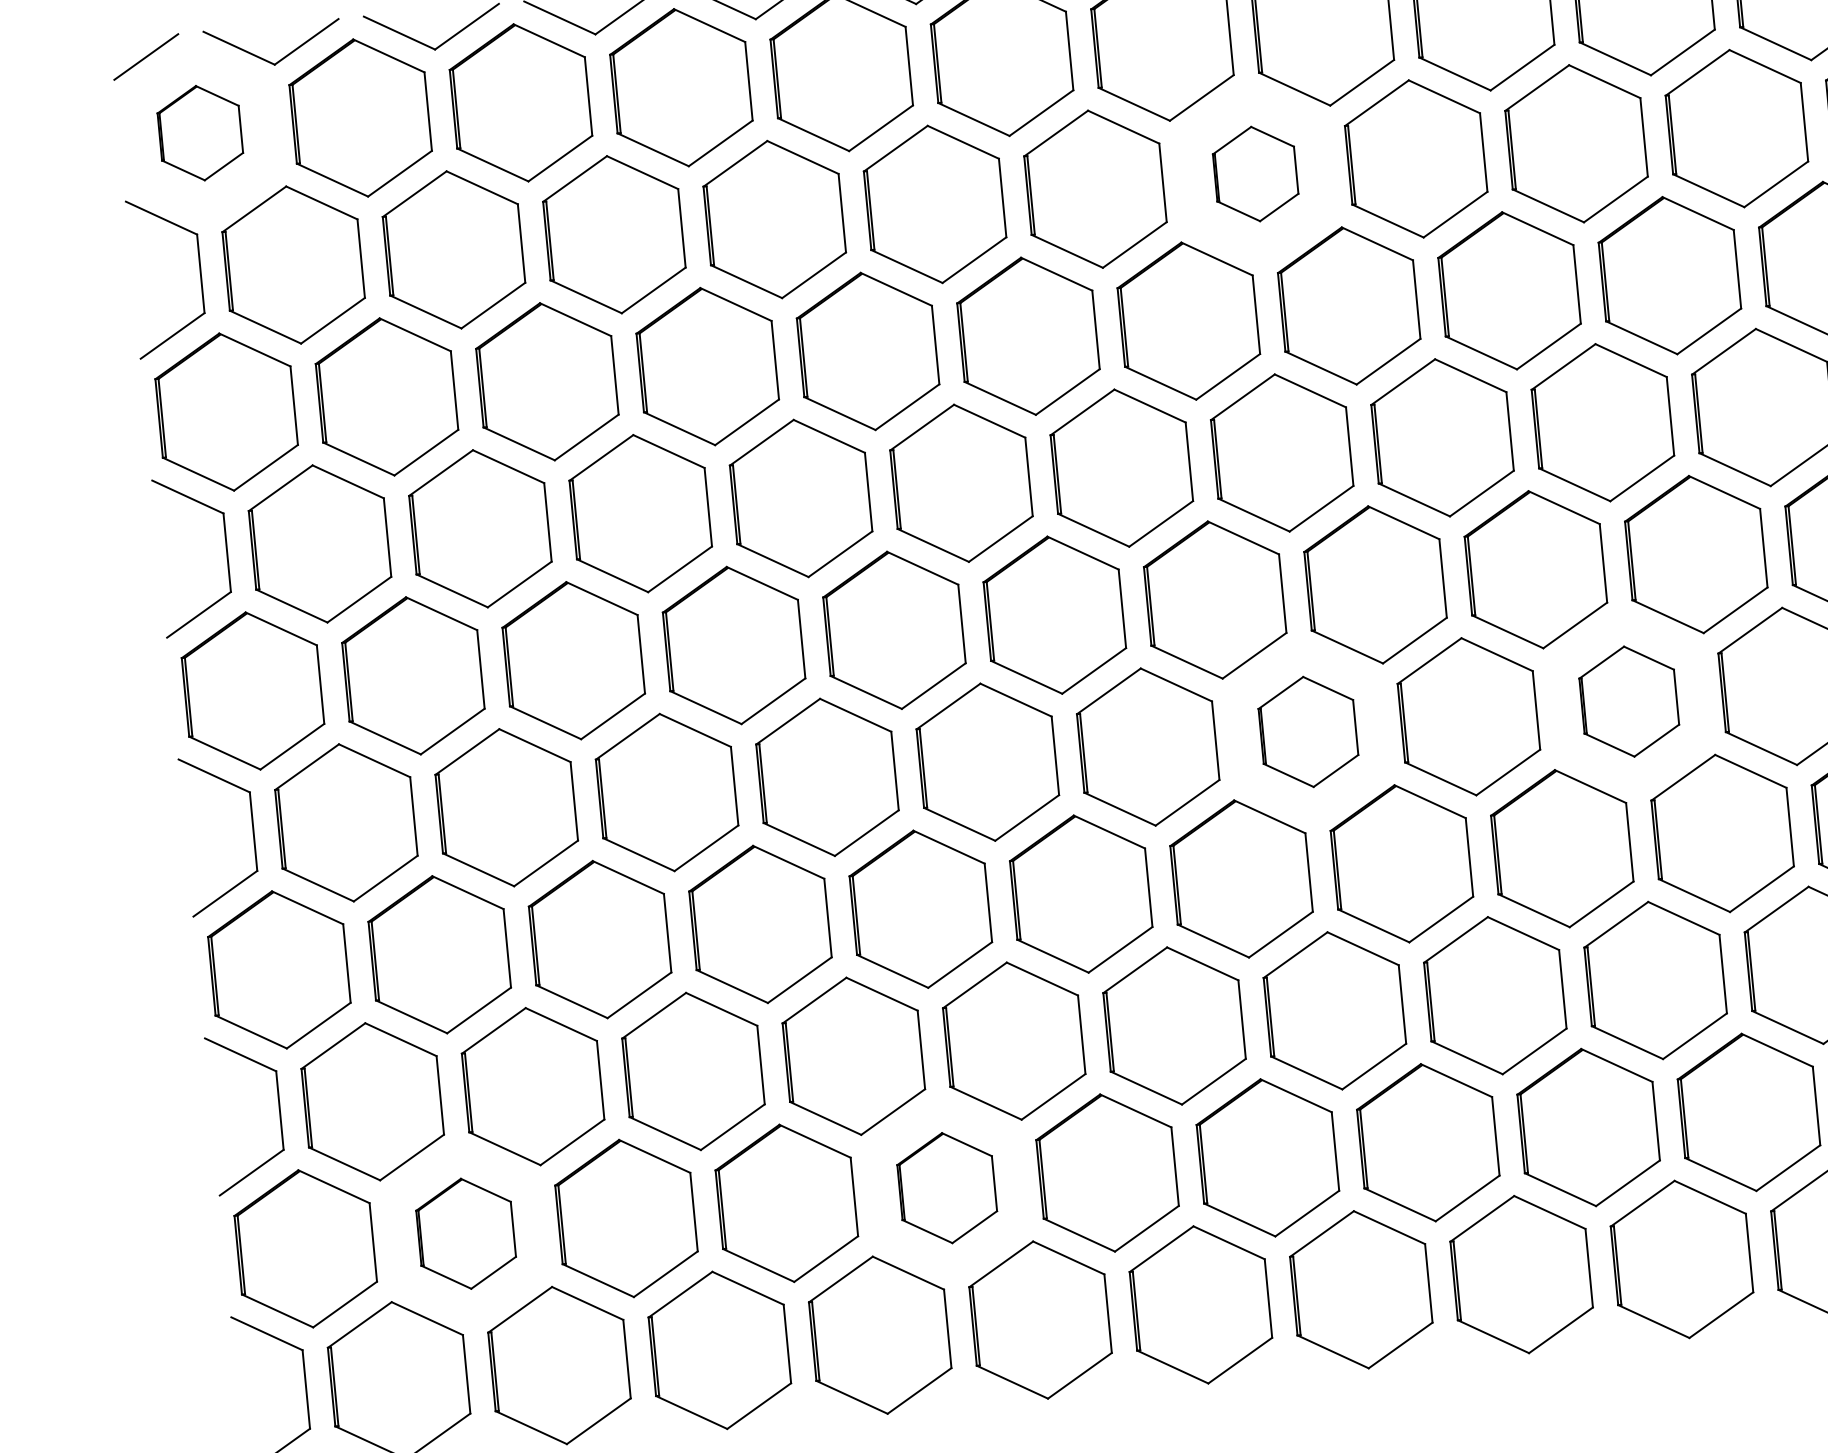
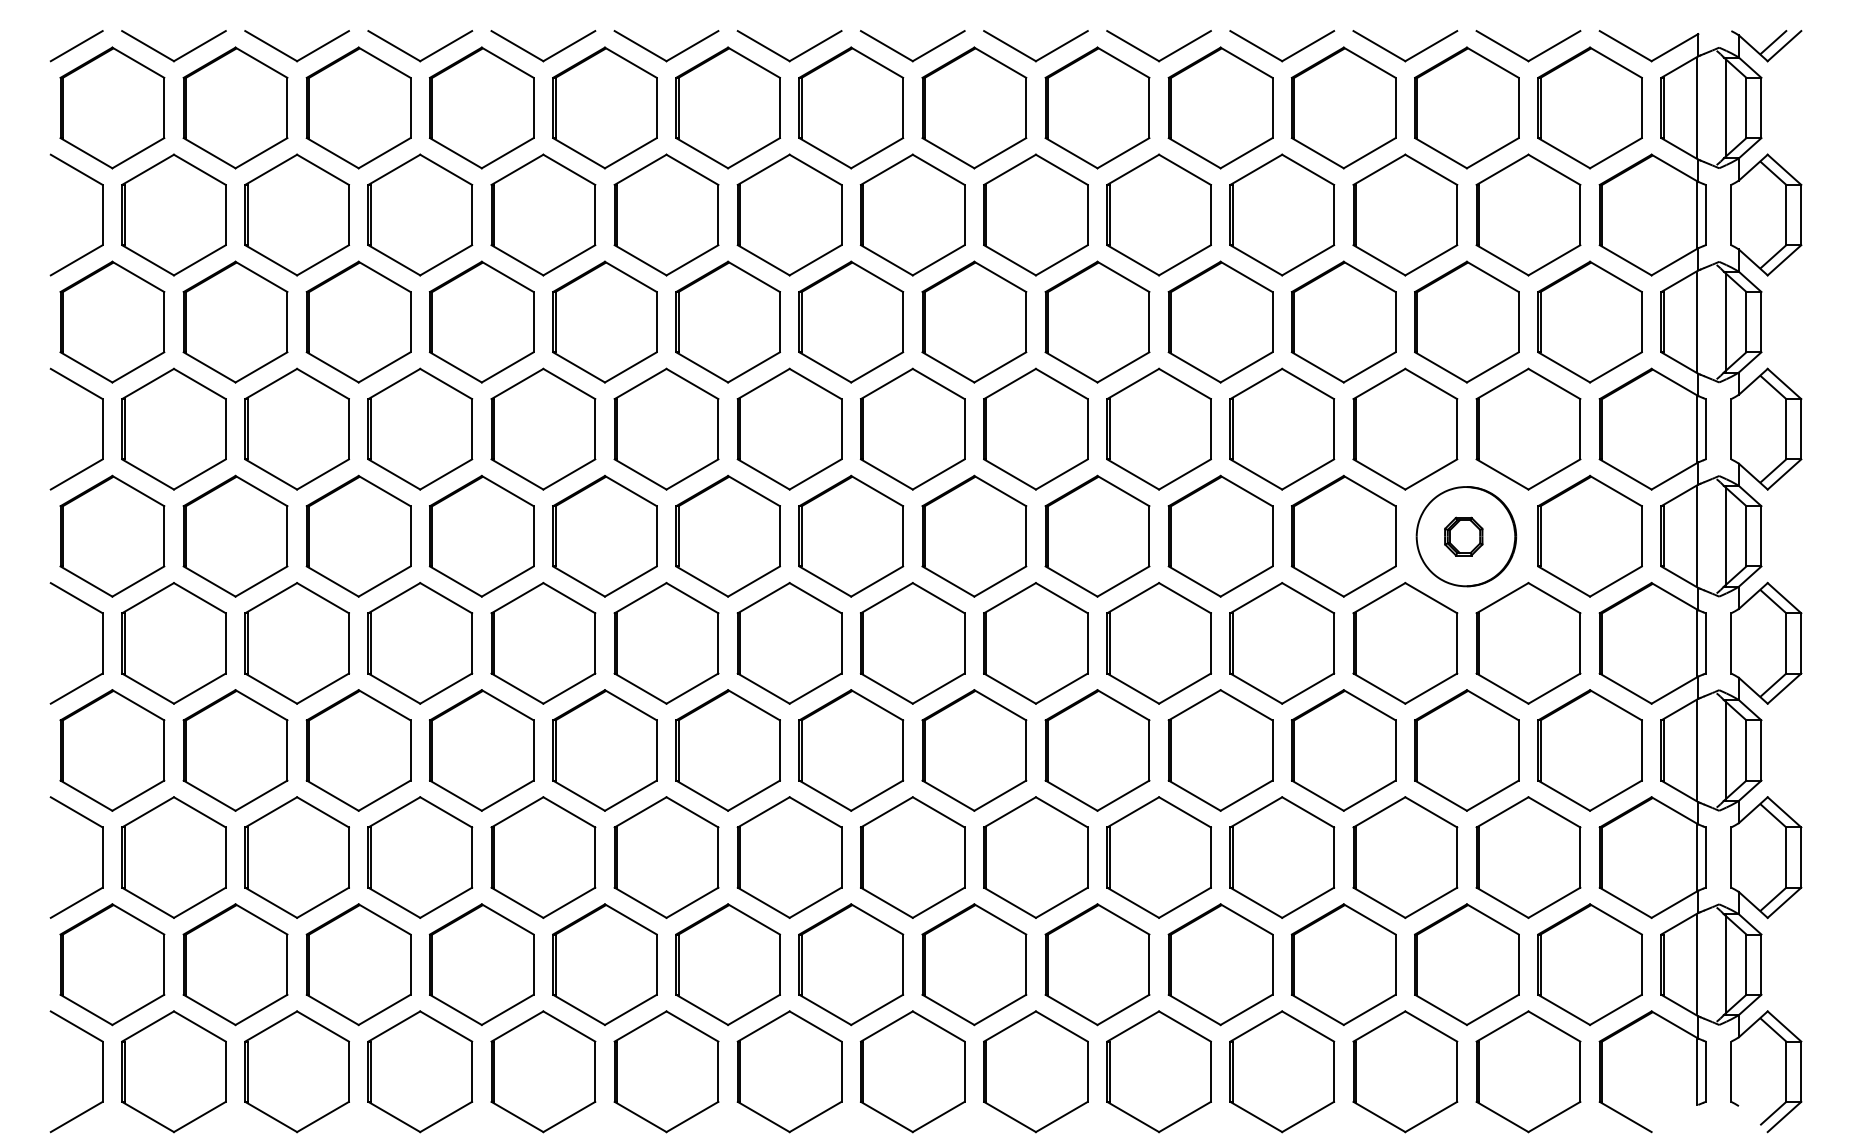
part: (200, 132) -> (112, 107), size x1.67
part: (1255, 173) -> (912, 214), size x1.67
part: (1628, 701) -> (1158, 643), size x1.43
part: (1308, 732) -> (912, 643), size x1.43
part: (946, 1188) -> (604, 964), size x1.43
part: (466, 1233) -> (235, 964), size x1.43

